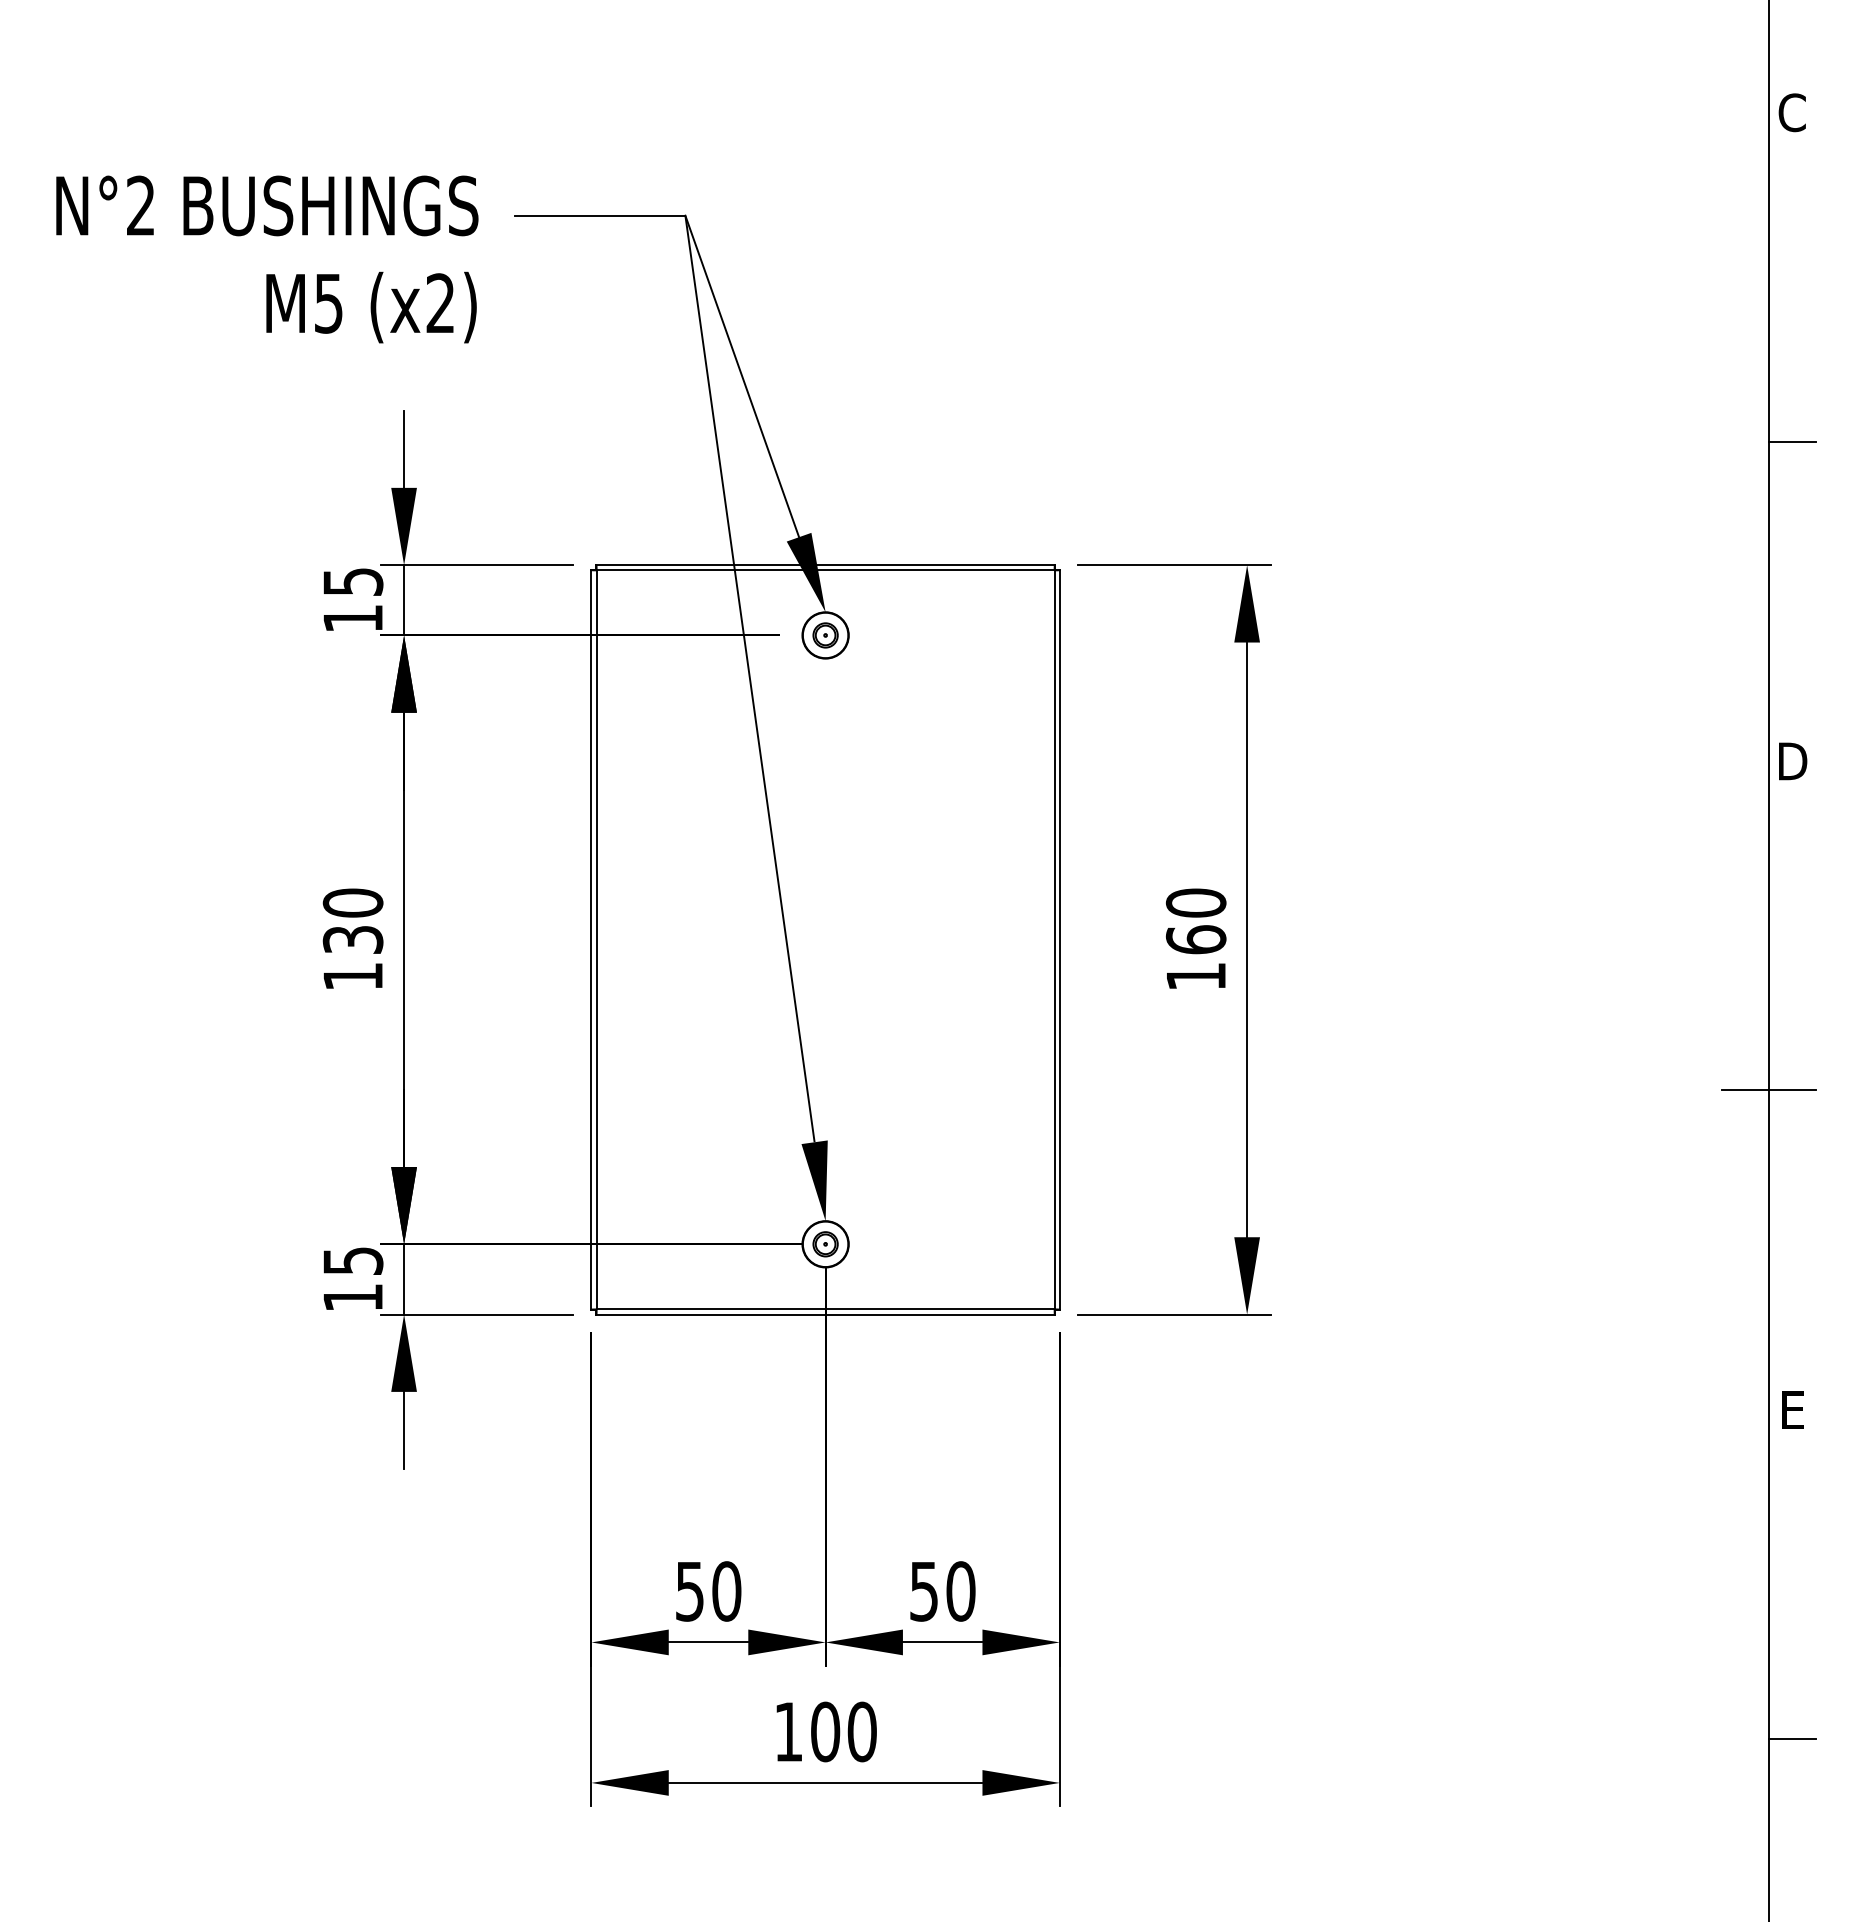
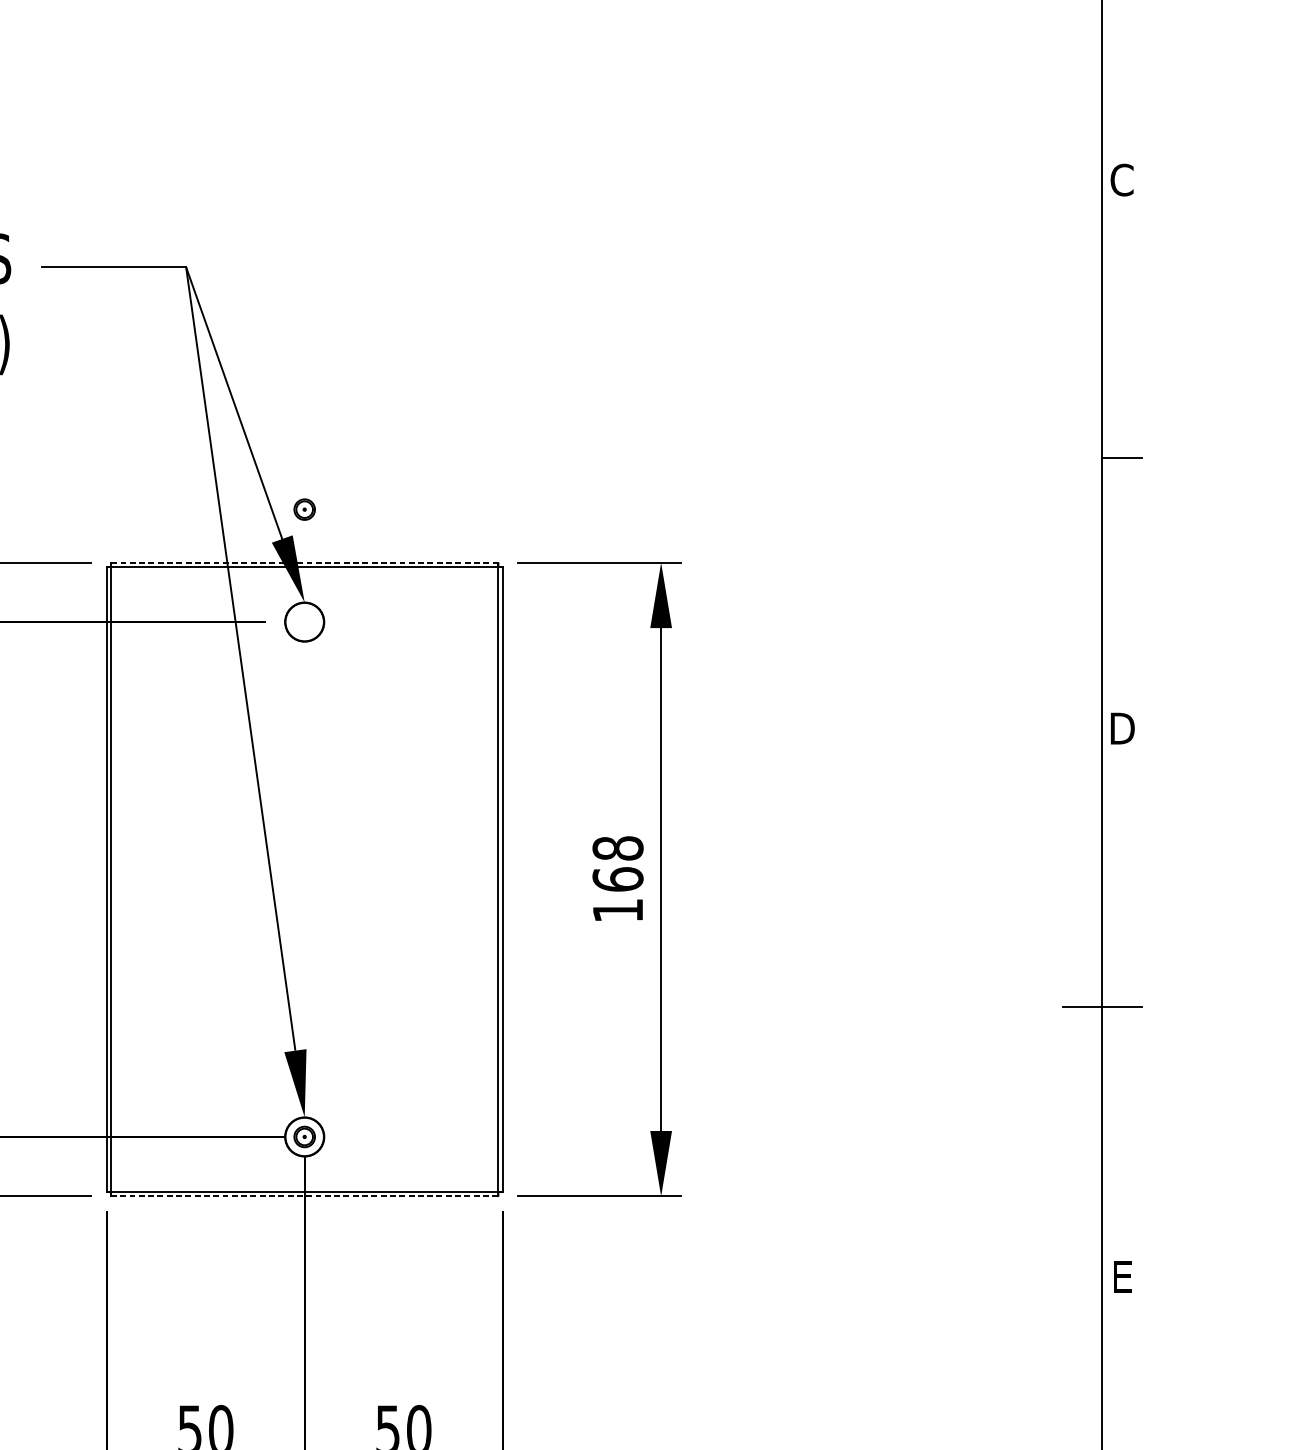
line: (825, 565) -> (304, 562), solid -> dashed
part: (825, 635) -> (304, 509), moved
text: (1196, 902) -> (618, 847), 160 -> 168
line: (826, 1314) -> (305, 1196), solid -> dashed

